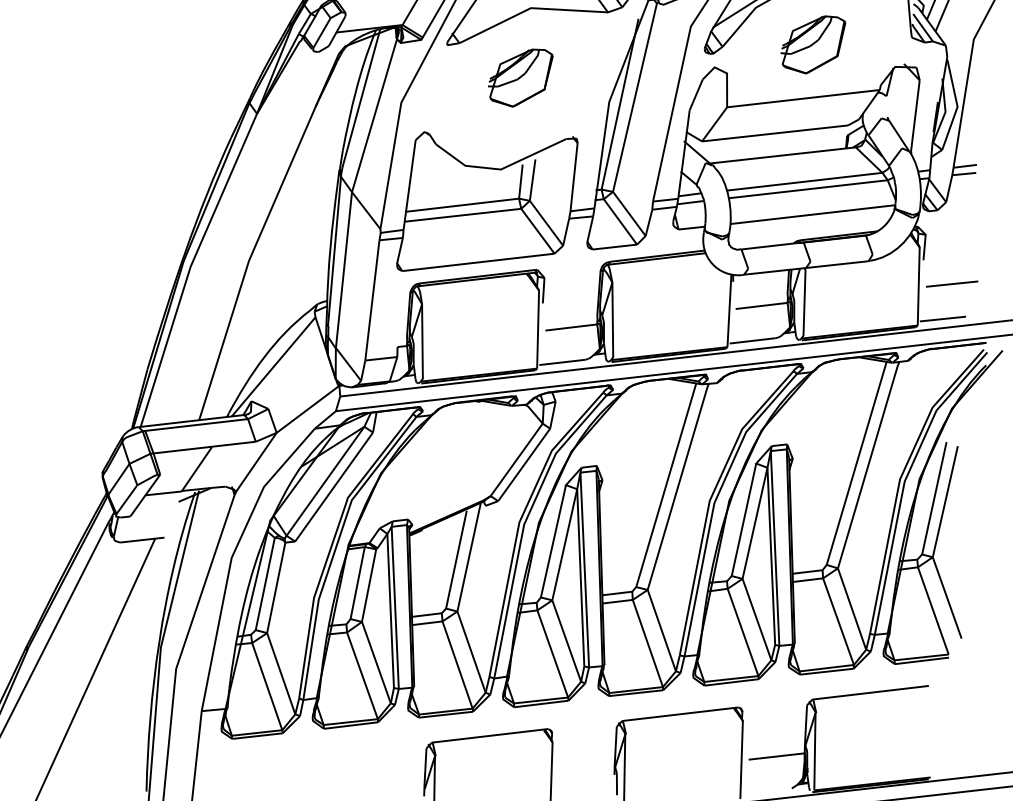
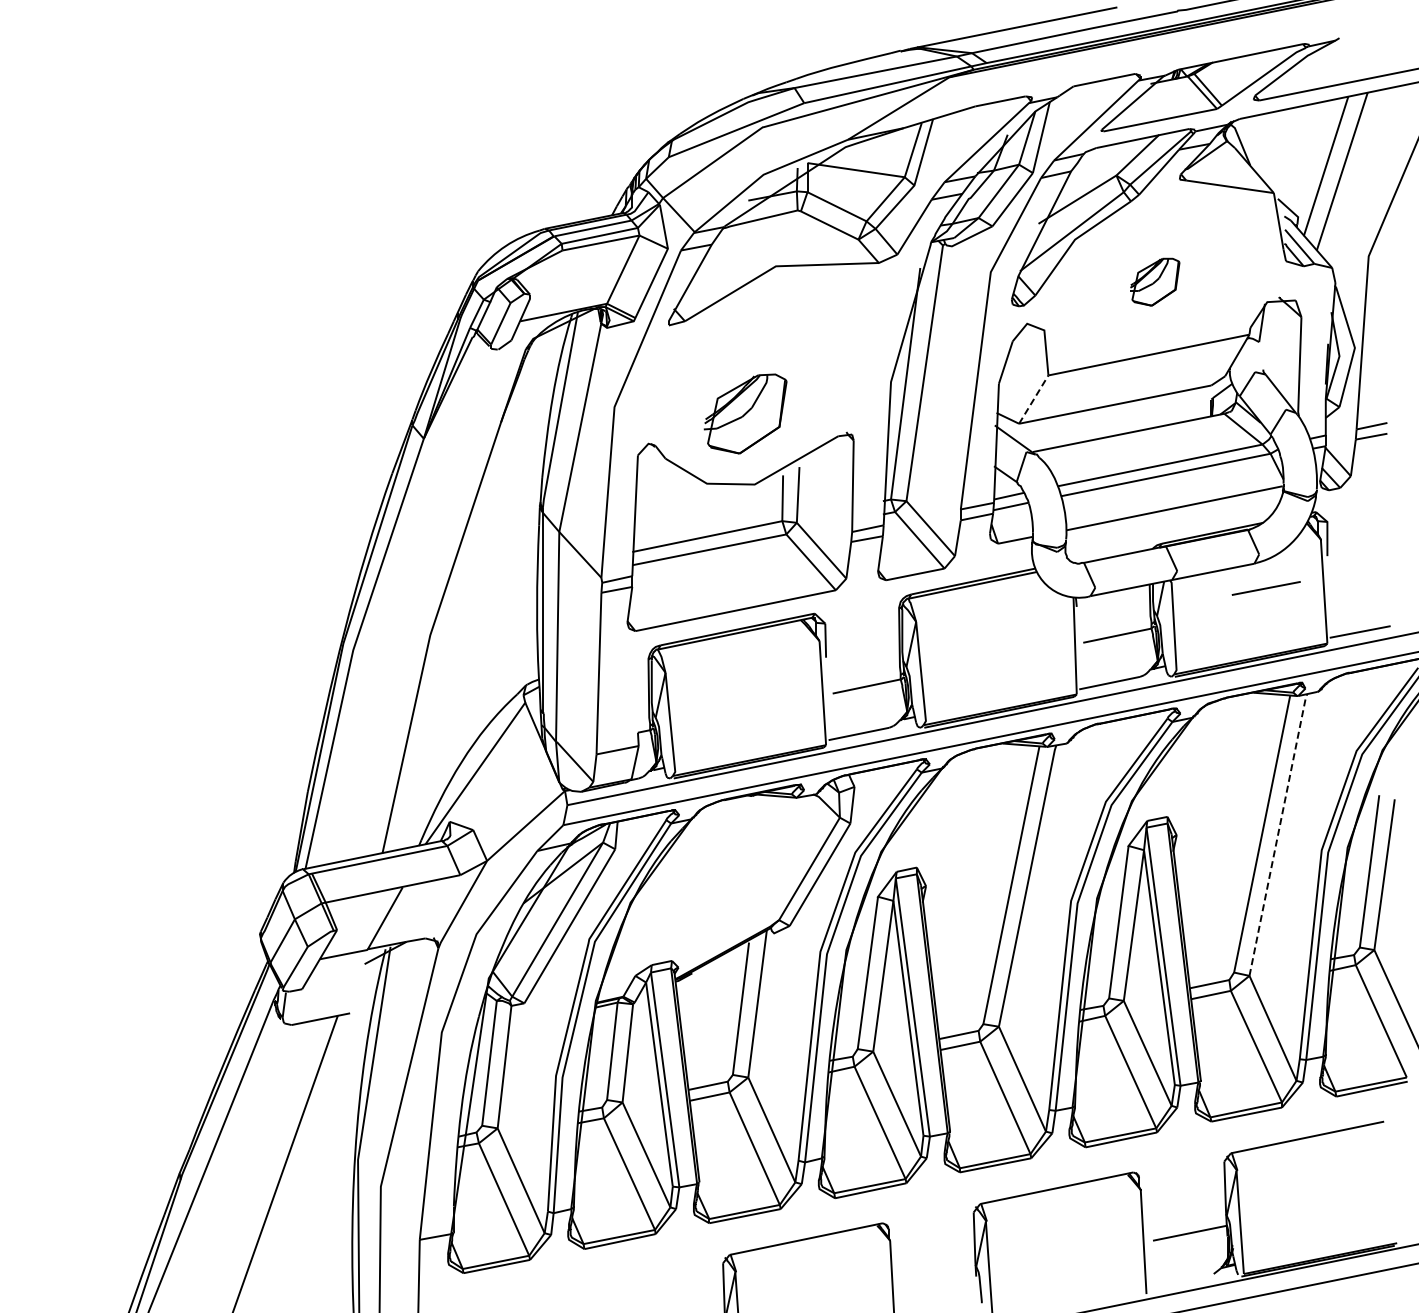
part: (812, 44) -> (1154, 282), size x0.6
part: (520, 77) -> (745, 413), moved
line: (715, 124) -> (1034, 399), solid -> dashed
line: (951, 284) -> (1265, 588), moved
line: (868, 464) -> (1278, 834), solid -> dashed

